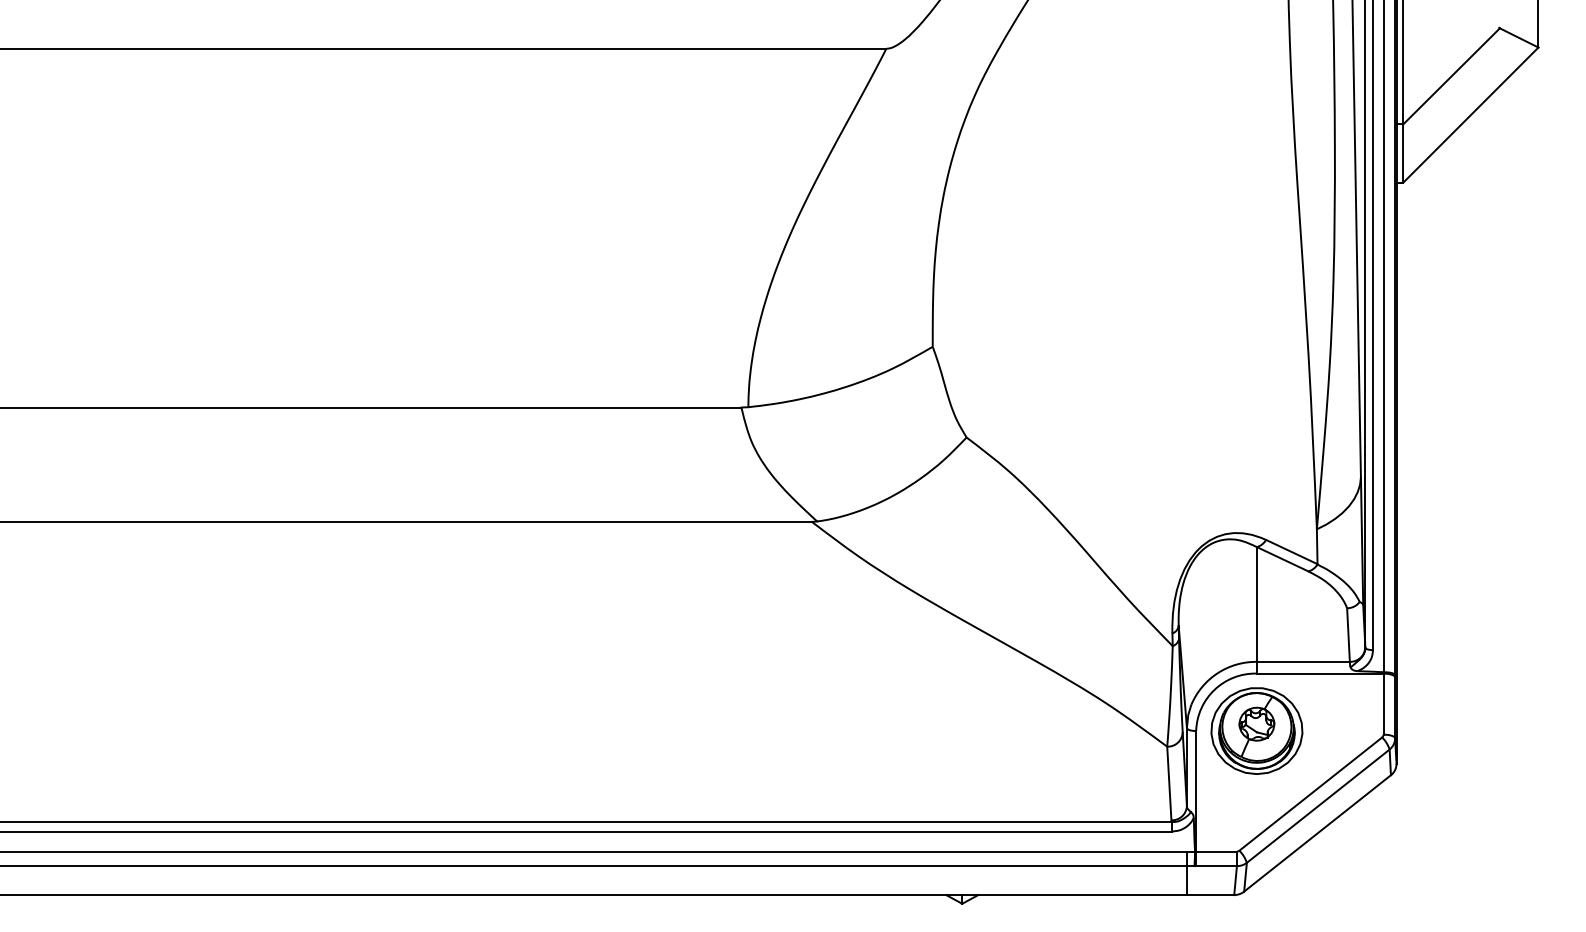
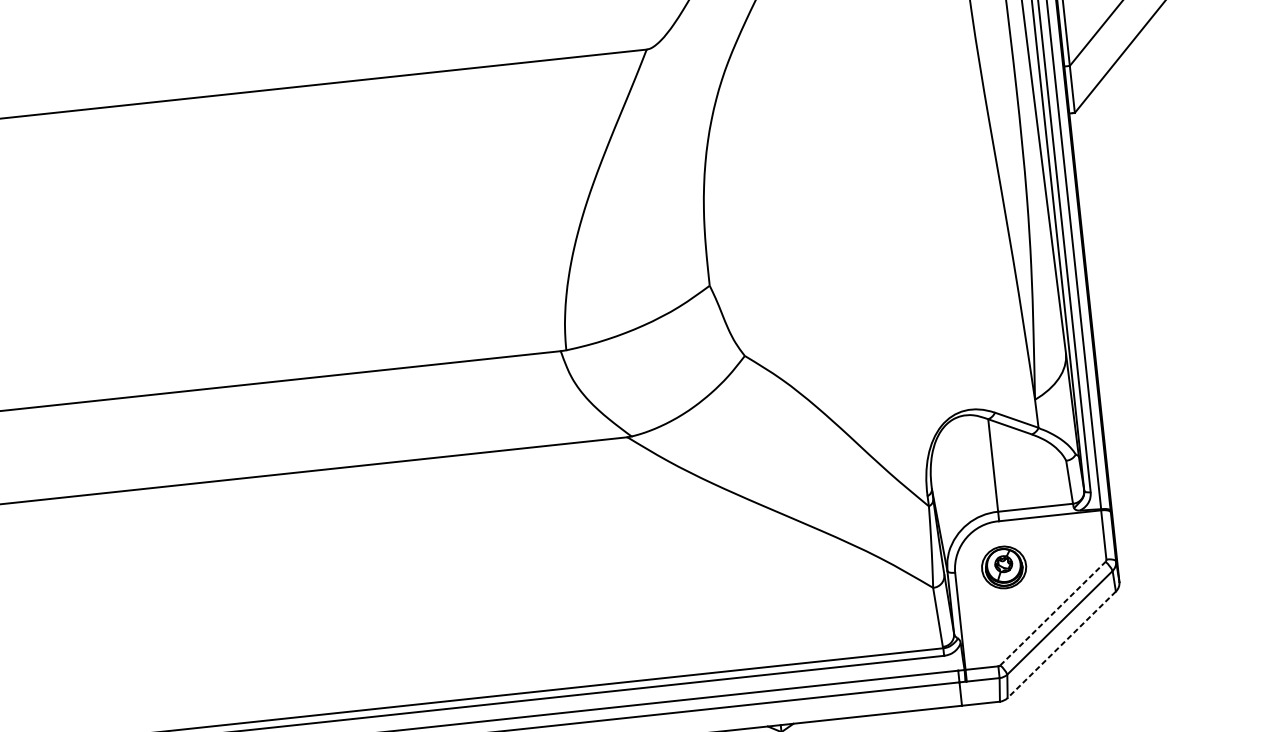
part: (1256, 730) -> (1003, 567), size x0.6
line: (1311, 793) -> (1053, 613), solid -> dashed
line: (1317, 833) -> (1061, 644), solid -> dashed

